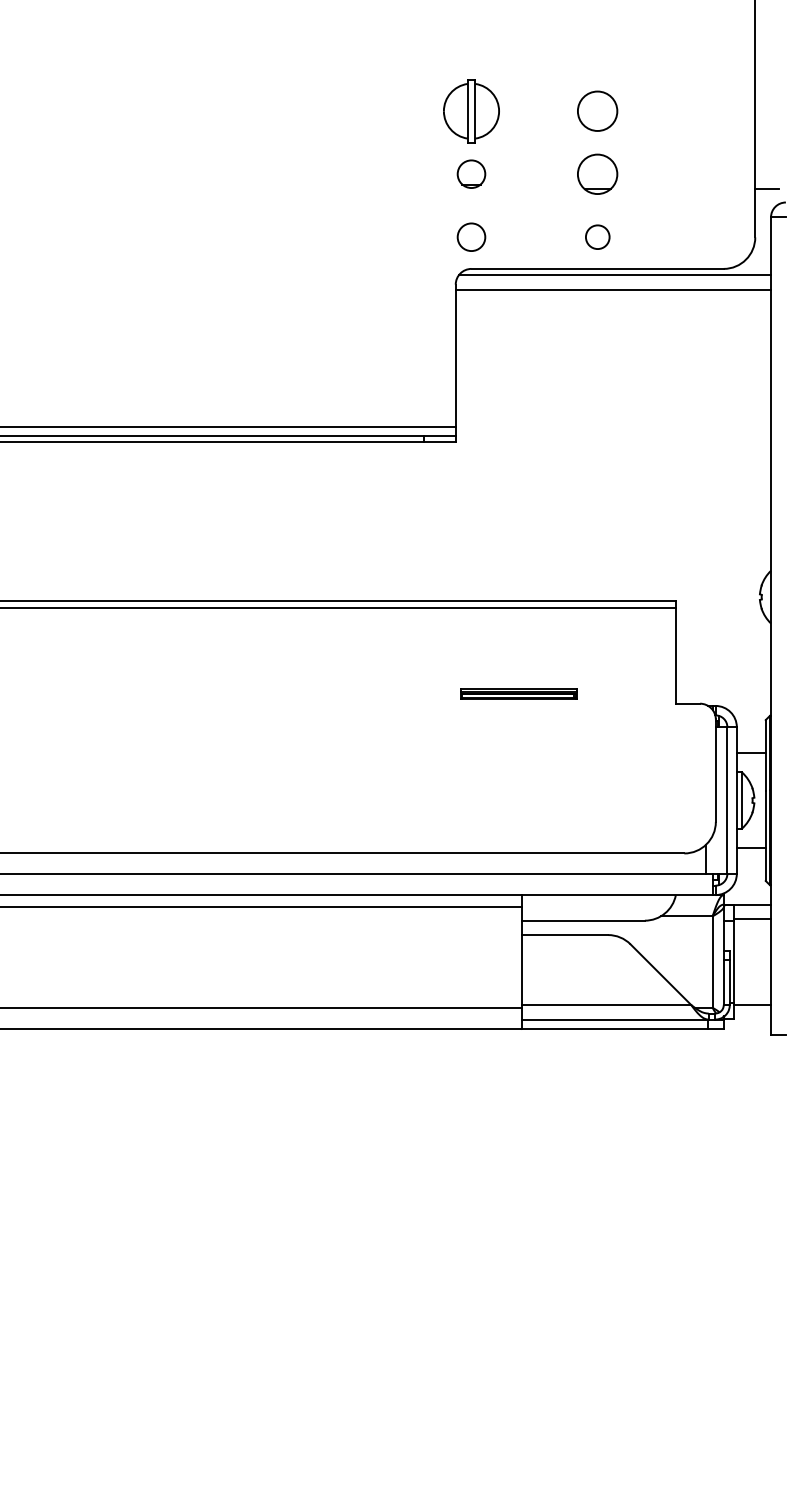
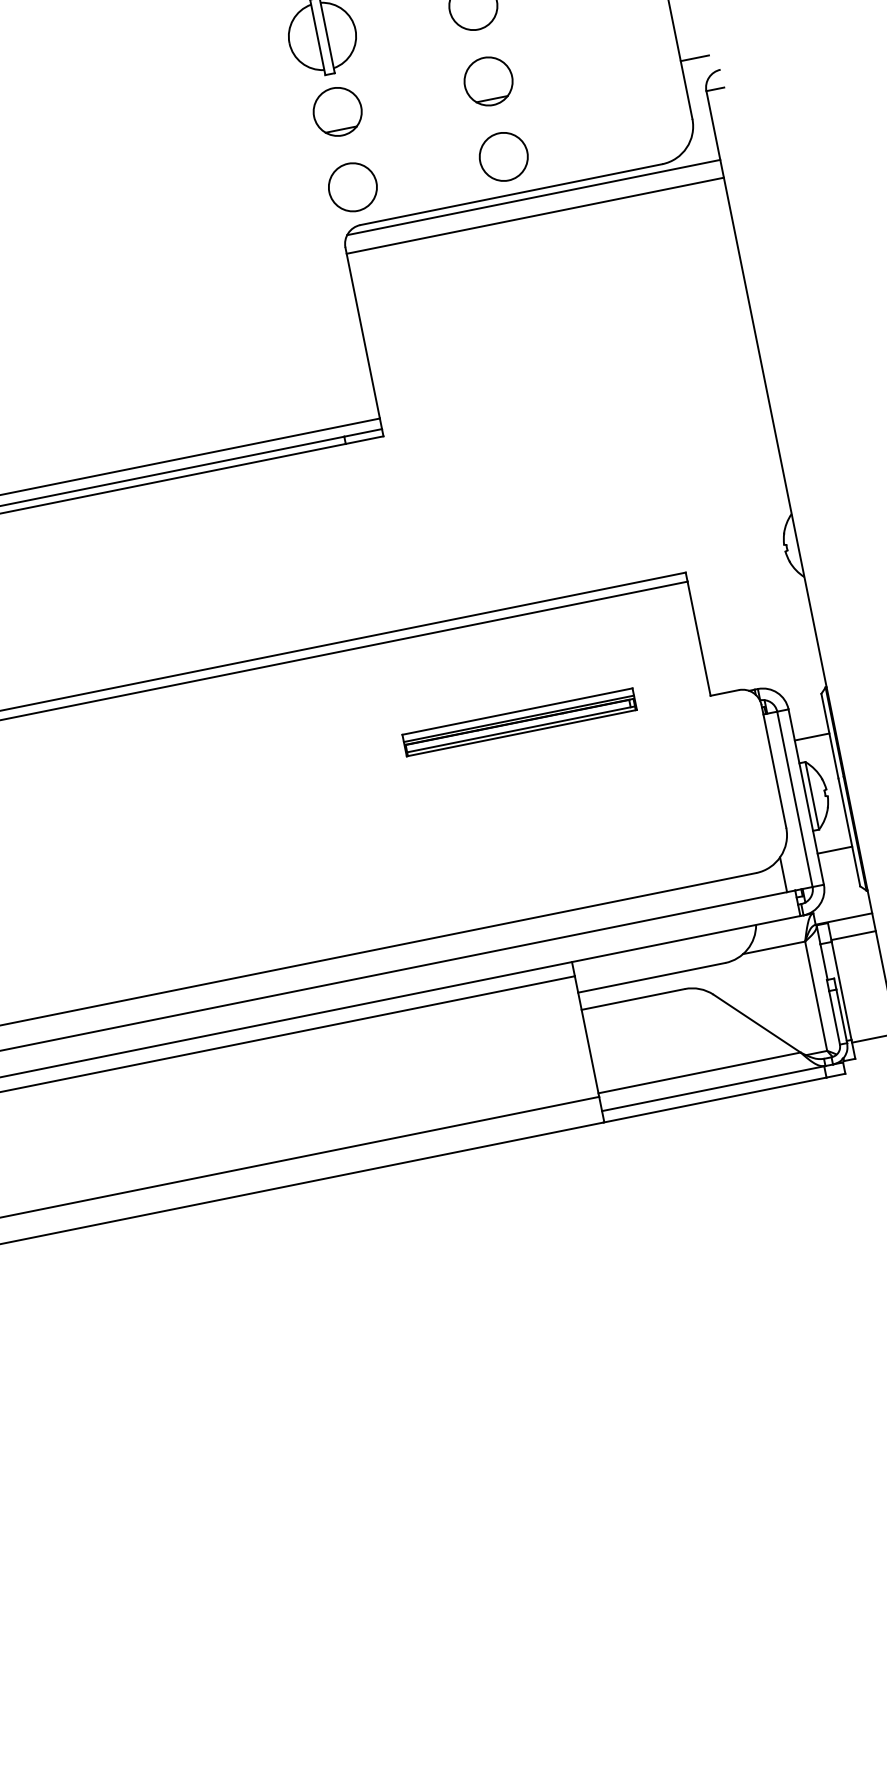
part: (471, 173) -> (337, 110), size x1.43
circle: (471, 236) -> (352, 186), size x1.43
circle: (597, 236) -> (503, 155), size x1.67
part: (518, 693) -> (519, 721), size x1.67

